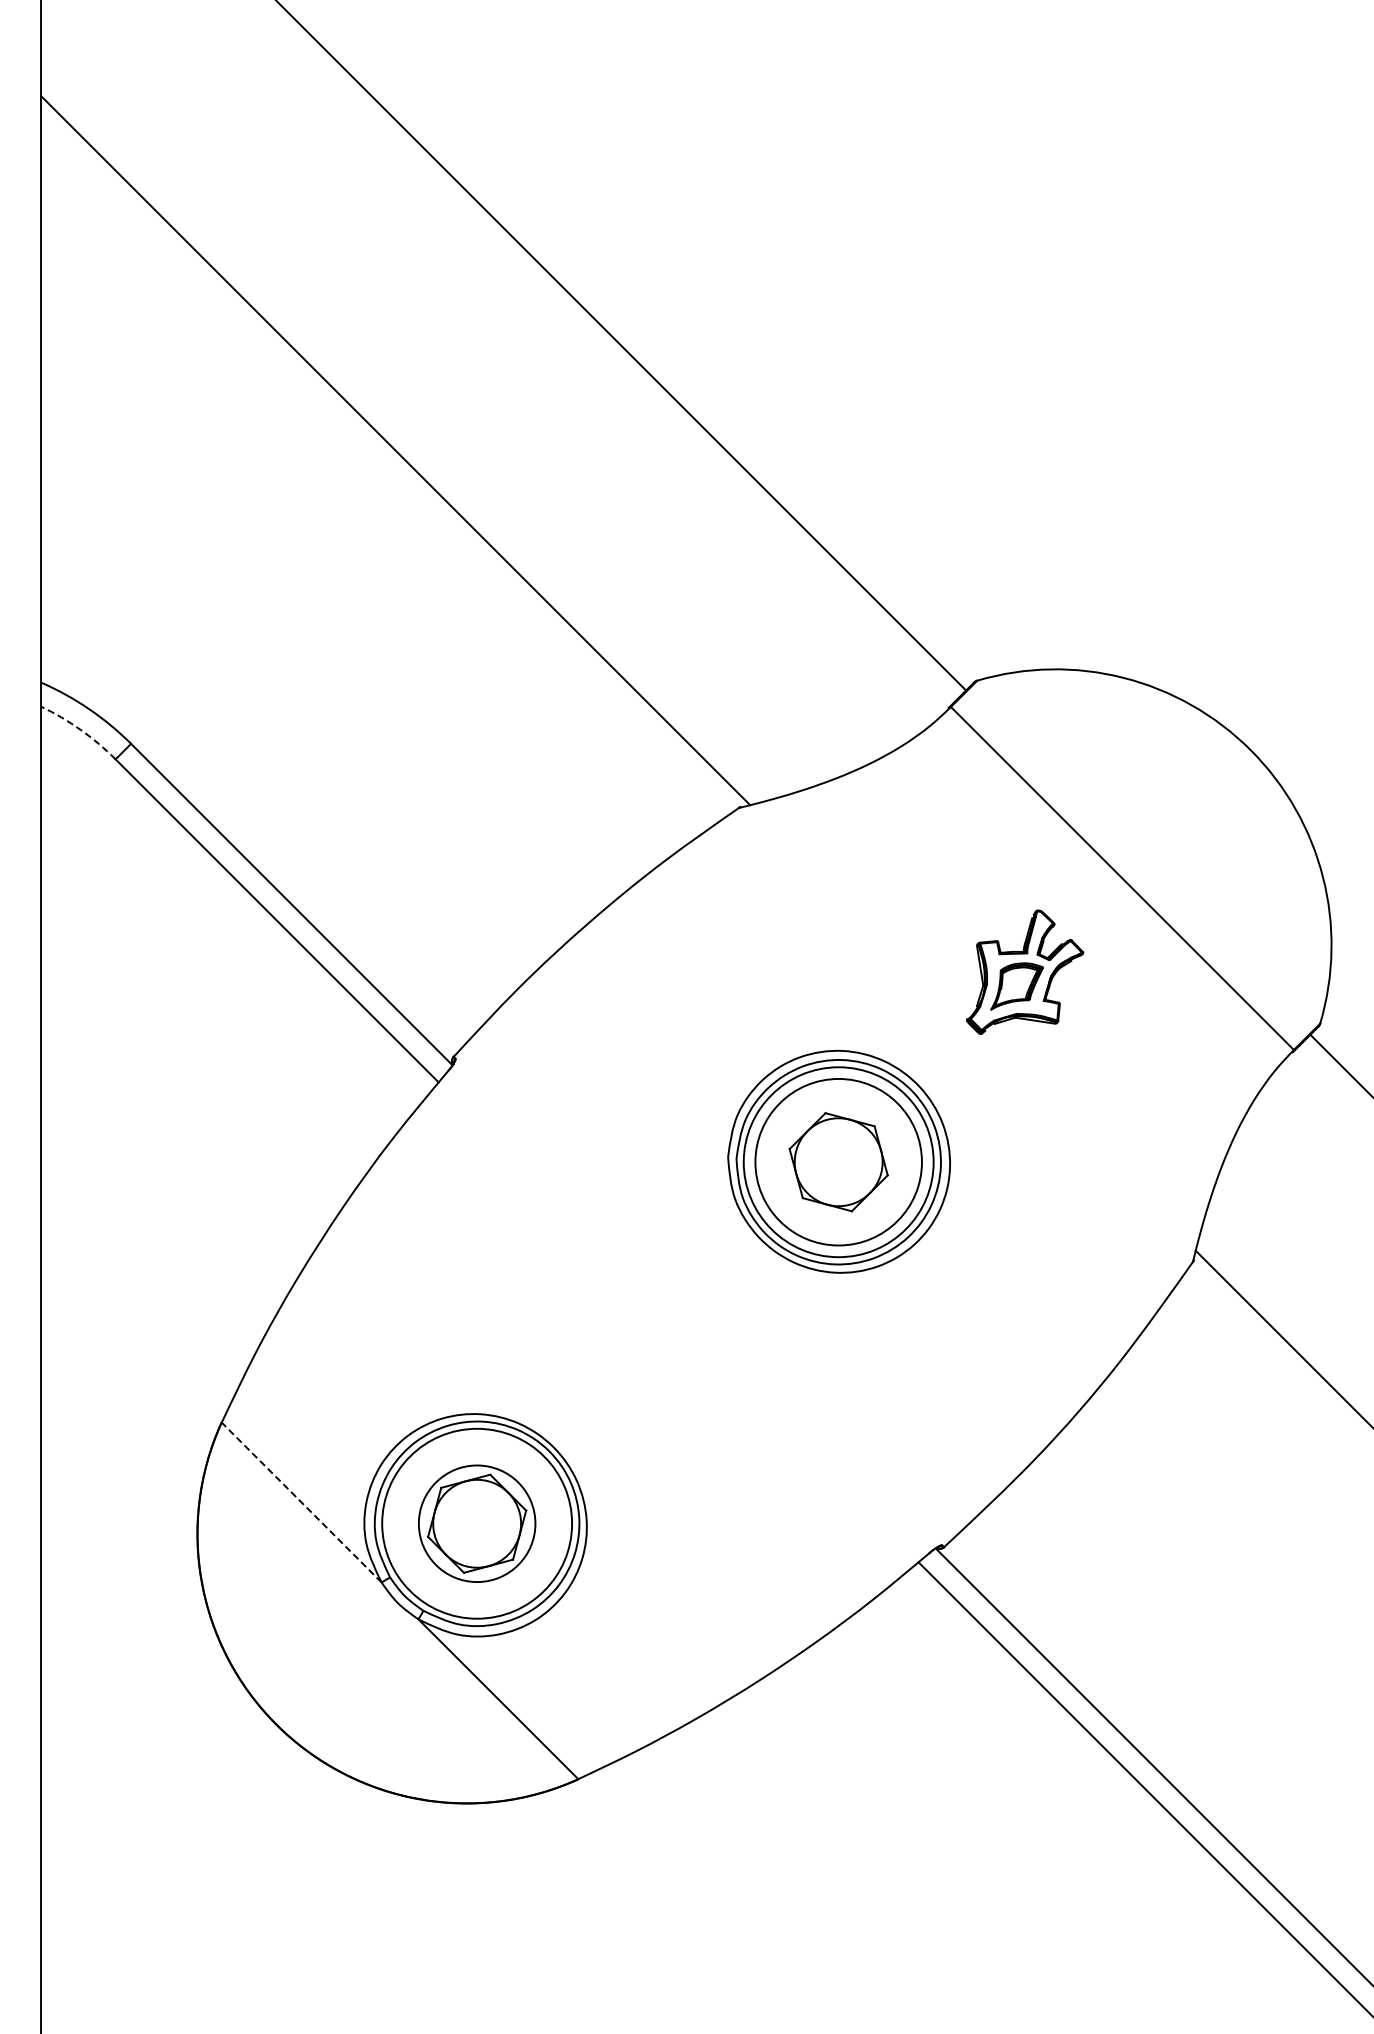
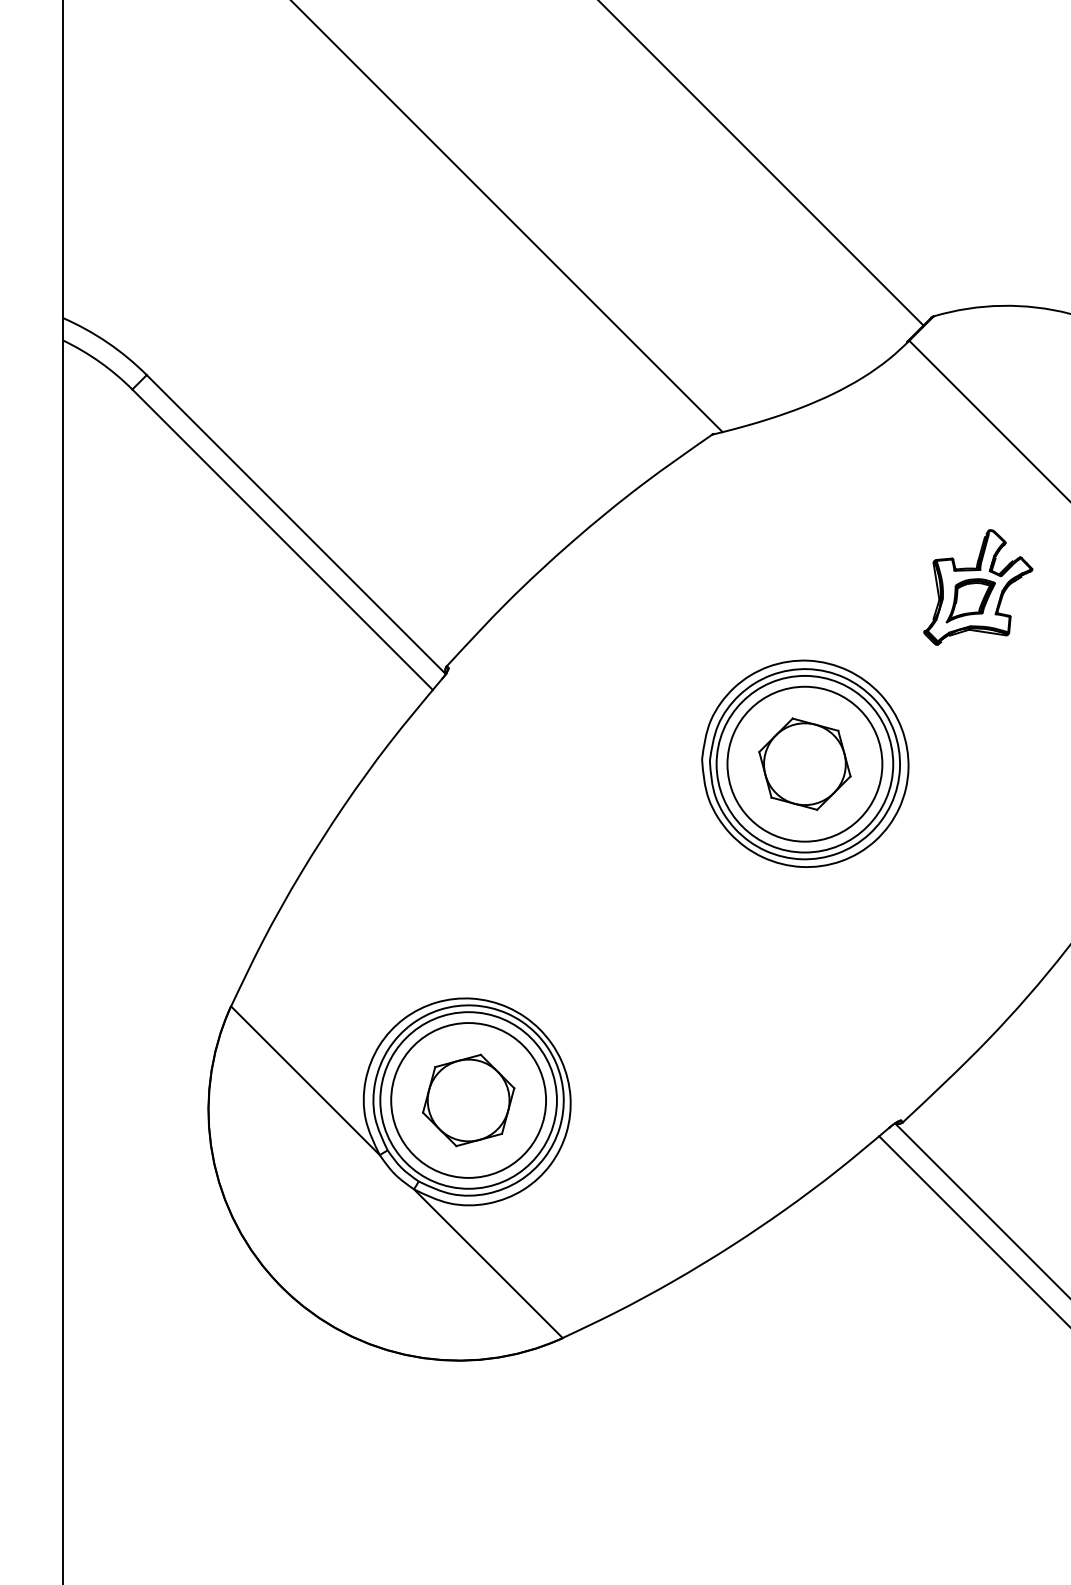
arc: (80, 729) -> (99, 361), dashed -> solid
line: (301, 1502) -> (305, 1080), dashed -> solid
circle: (476, 1523) -> (468, 1100), size x1.43

